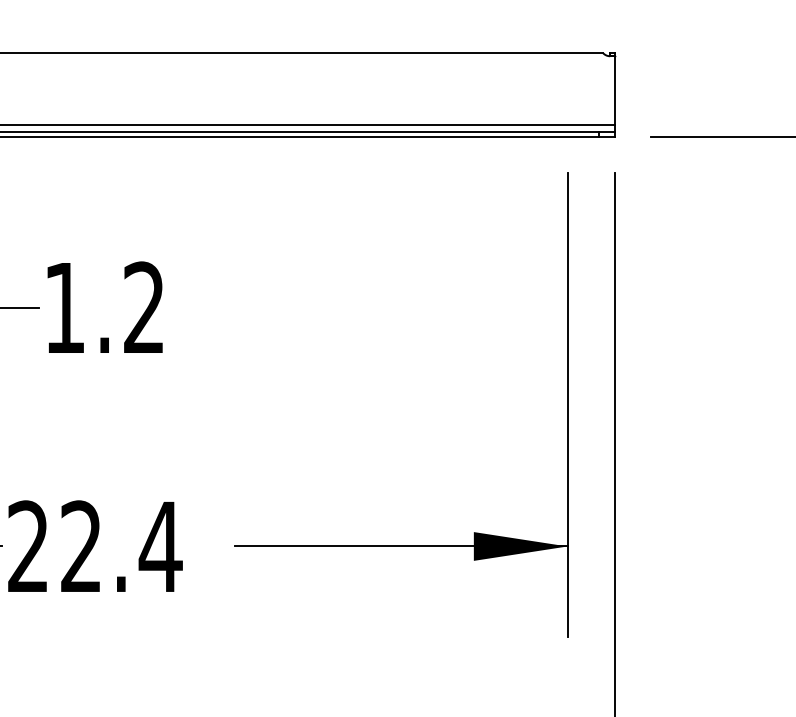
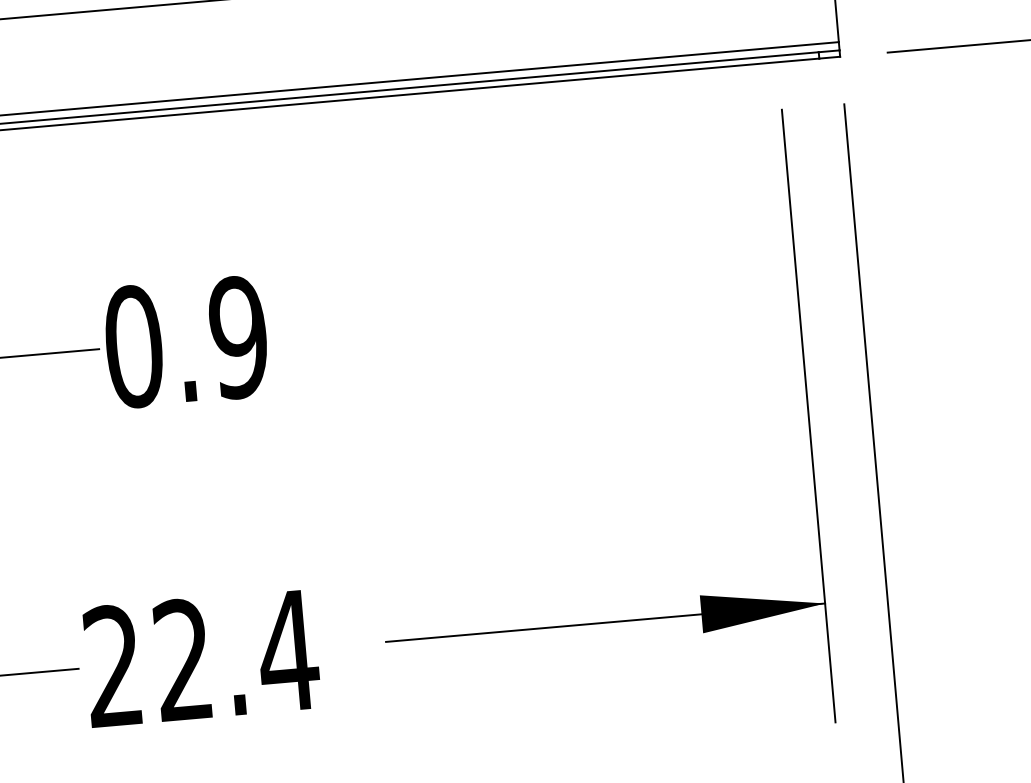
text: (104, 307) -> (186, 341), 1.2 -> 0.9

